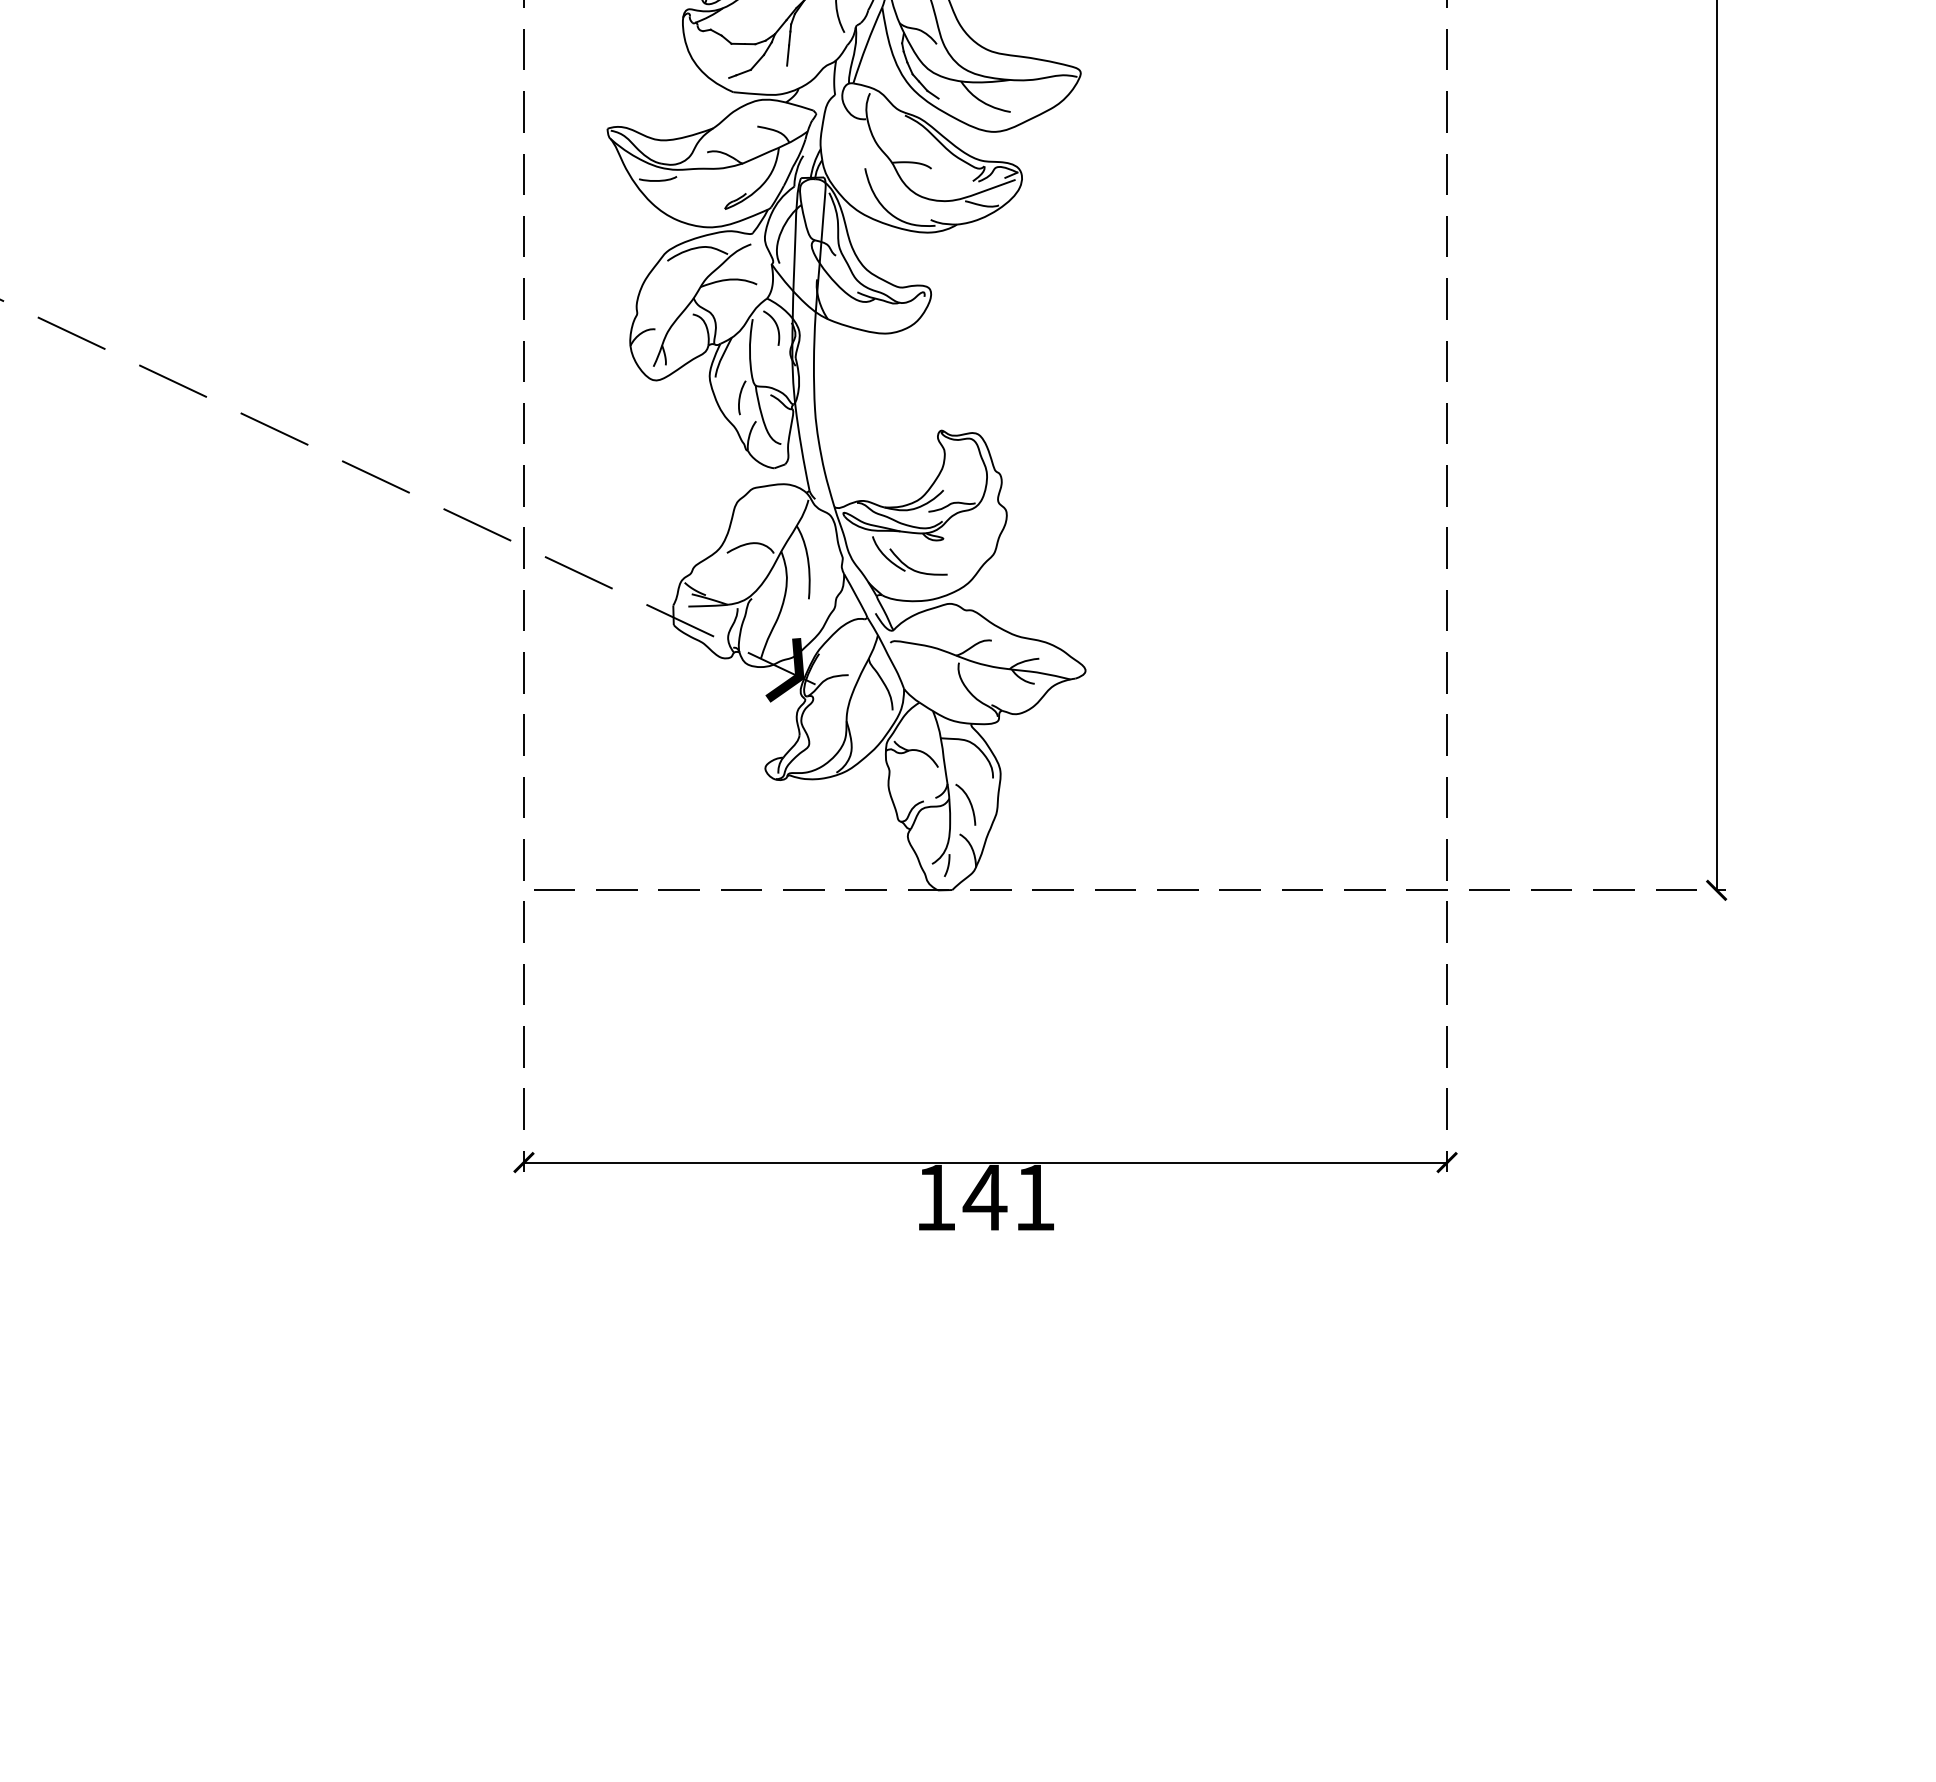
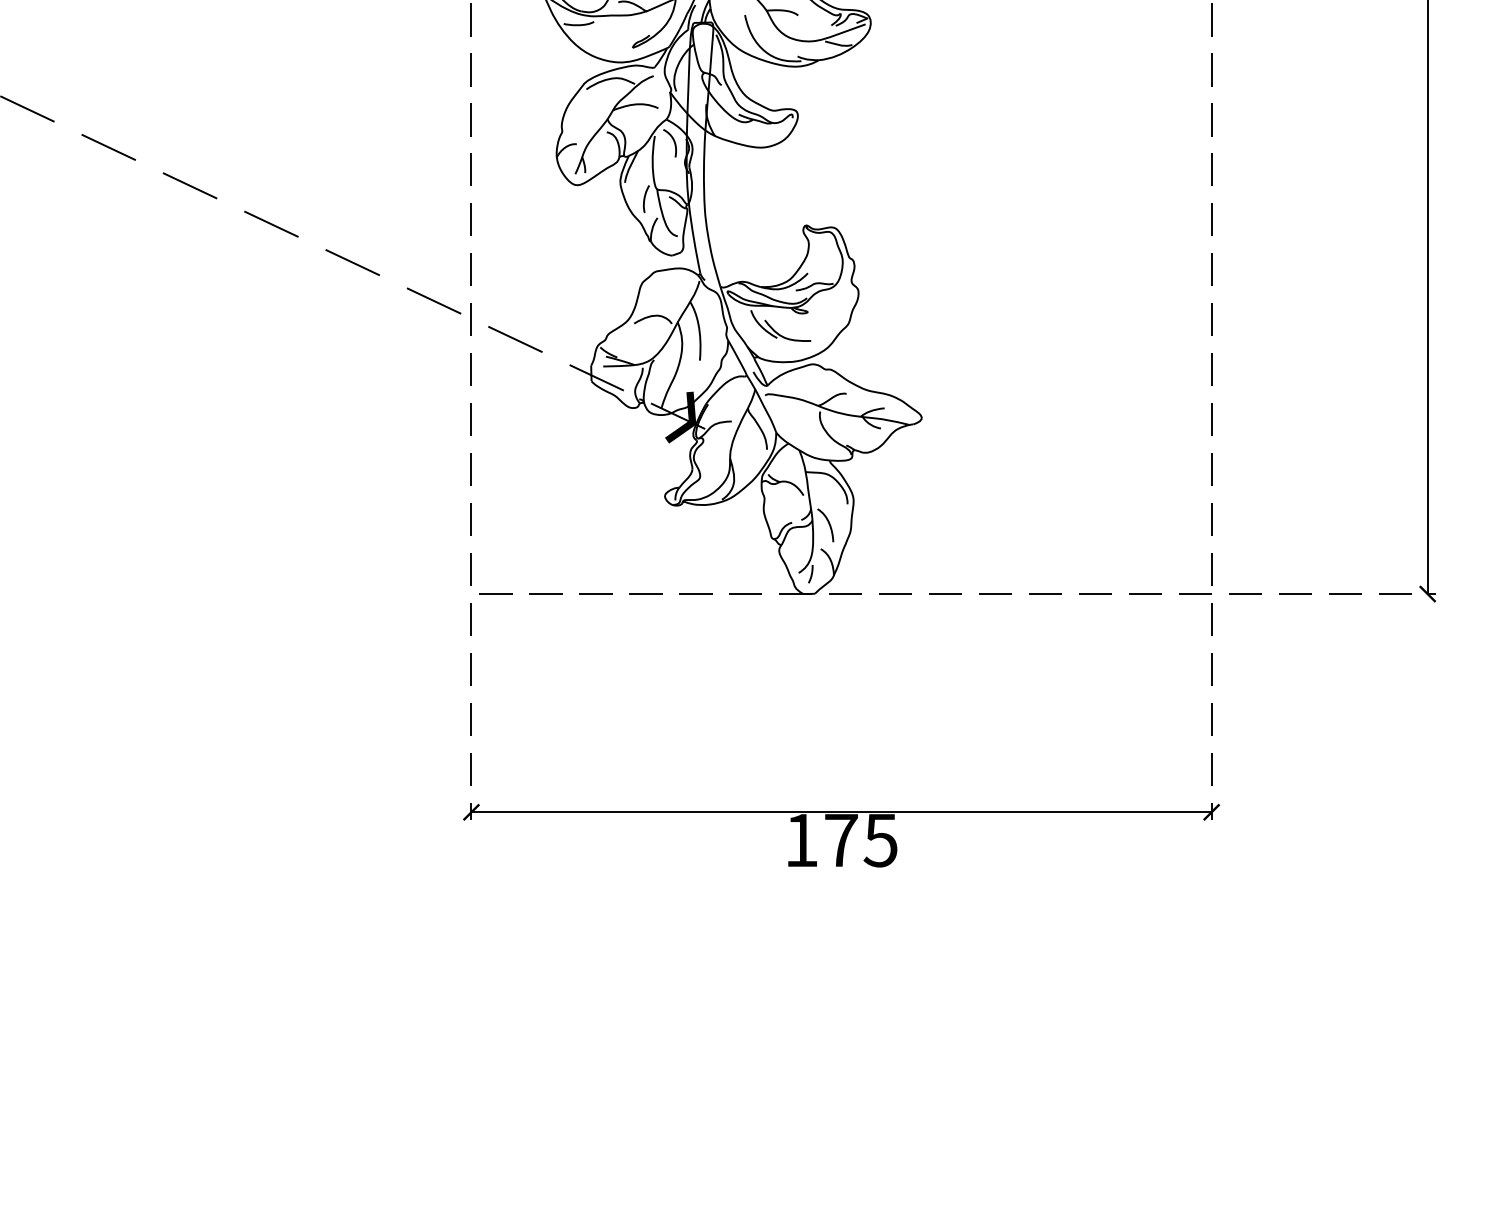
text: (1008, 1198) -> (859, 841), 141 -> 175

